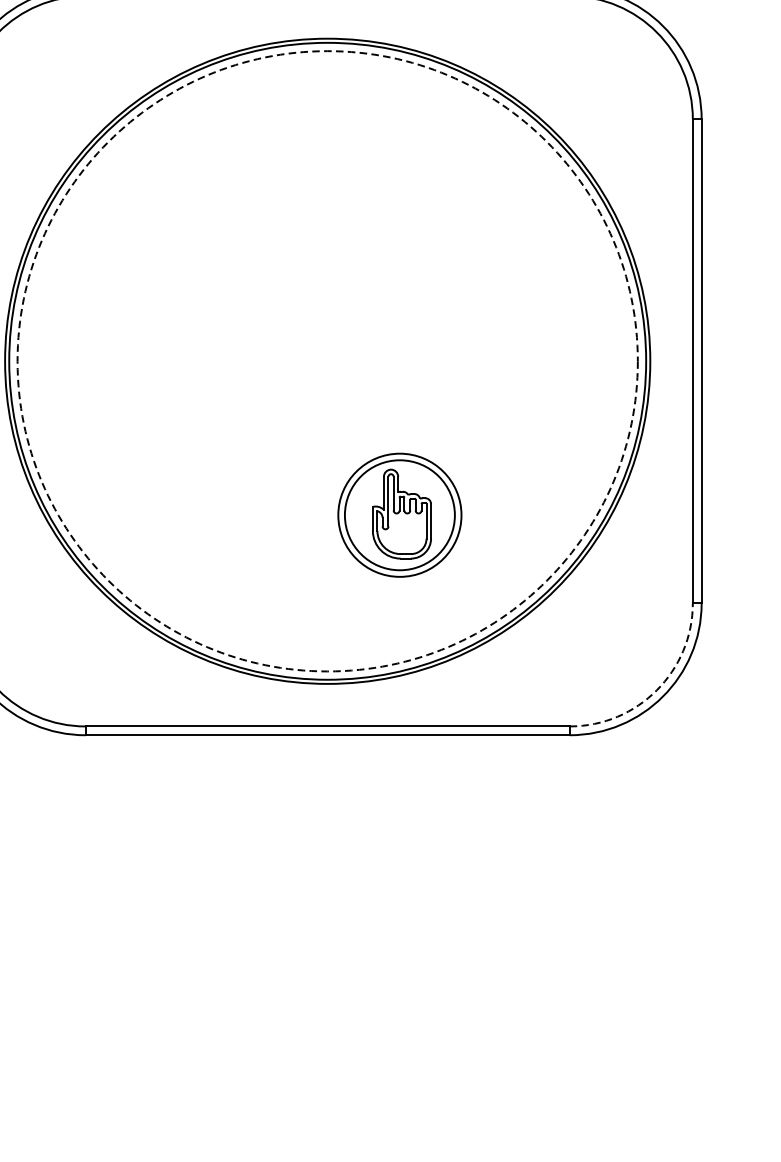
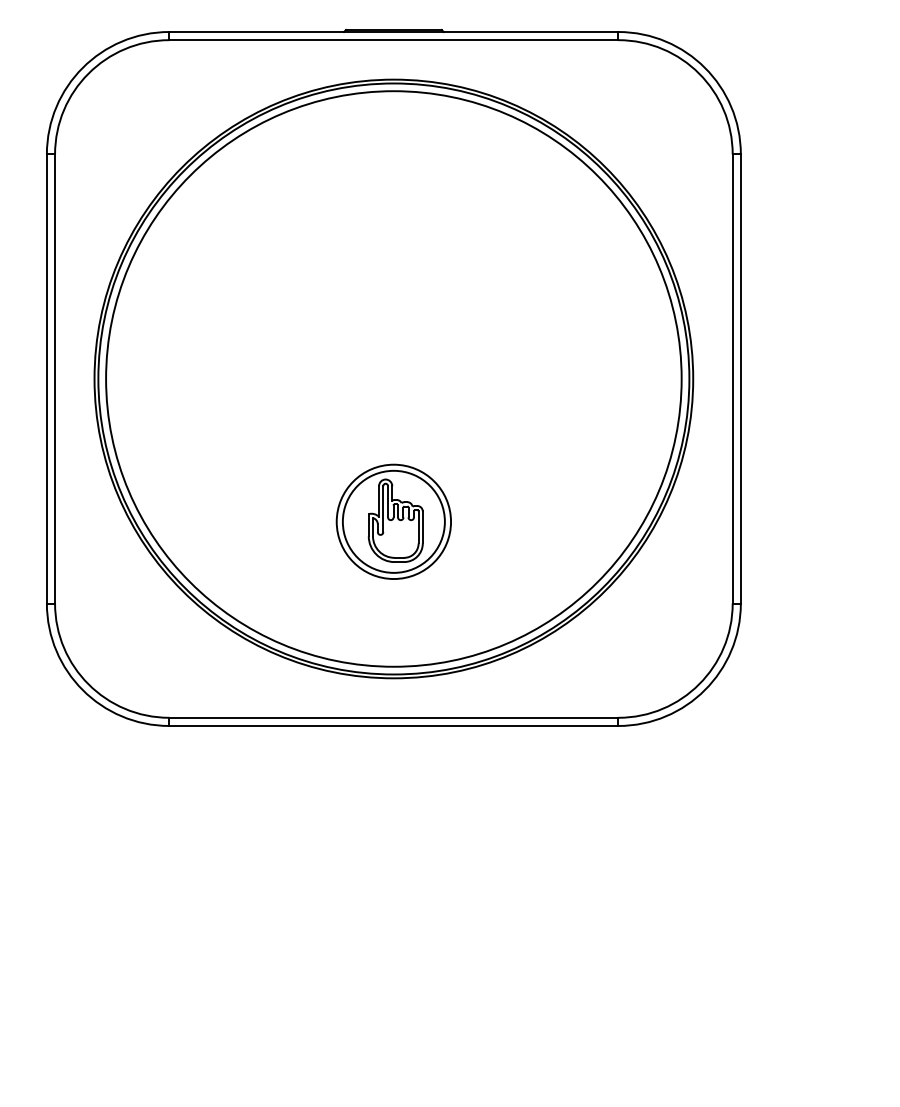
circle: (327, 360) -> (393, 378), dashed -> solid
part: (399, 514) -> (393, 521), moved
arc: (657, 690) -> (699, 684), dashed -> solid

